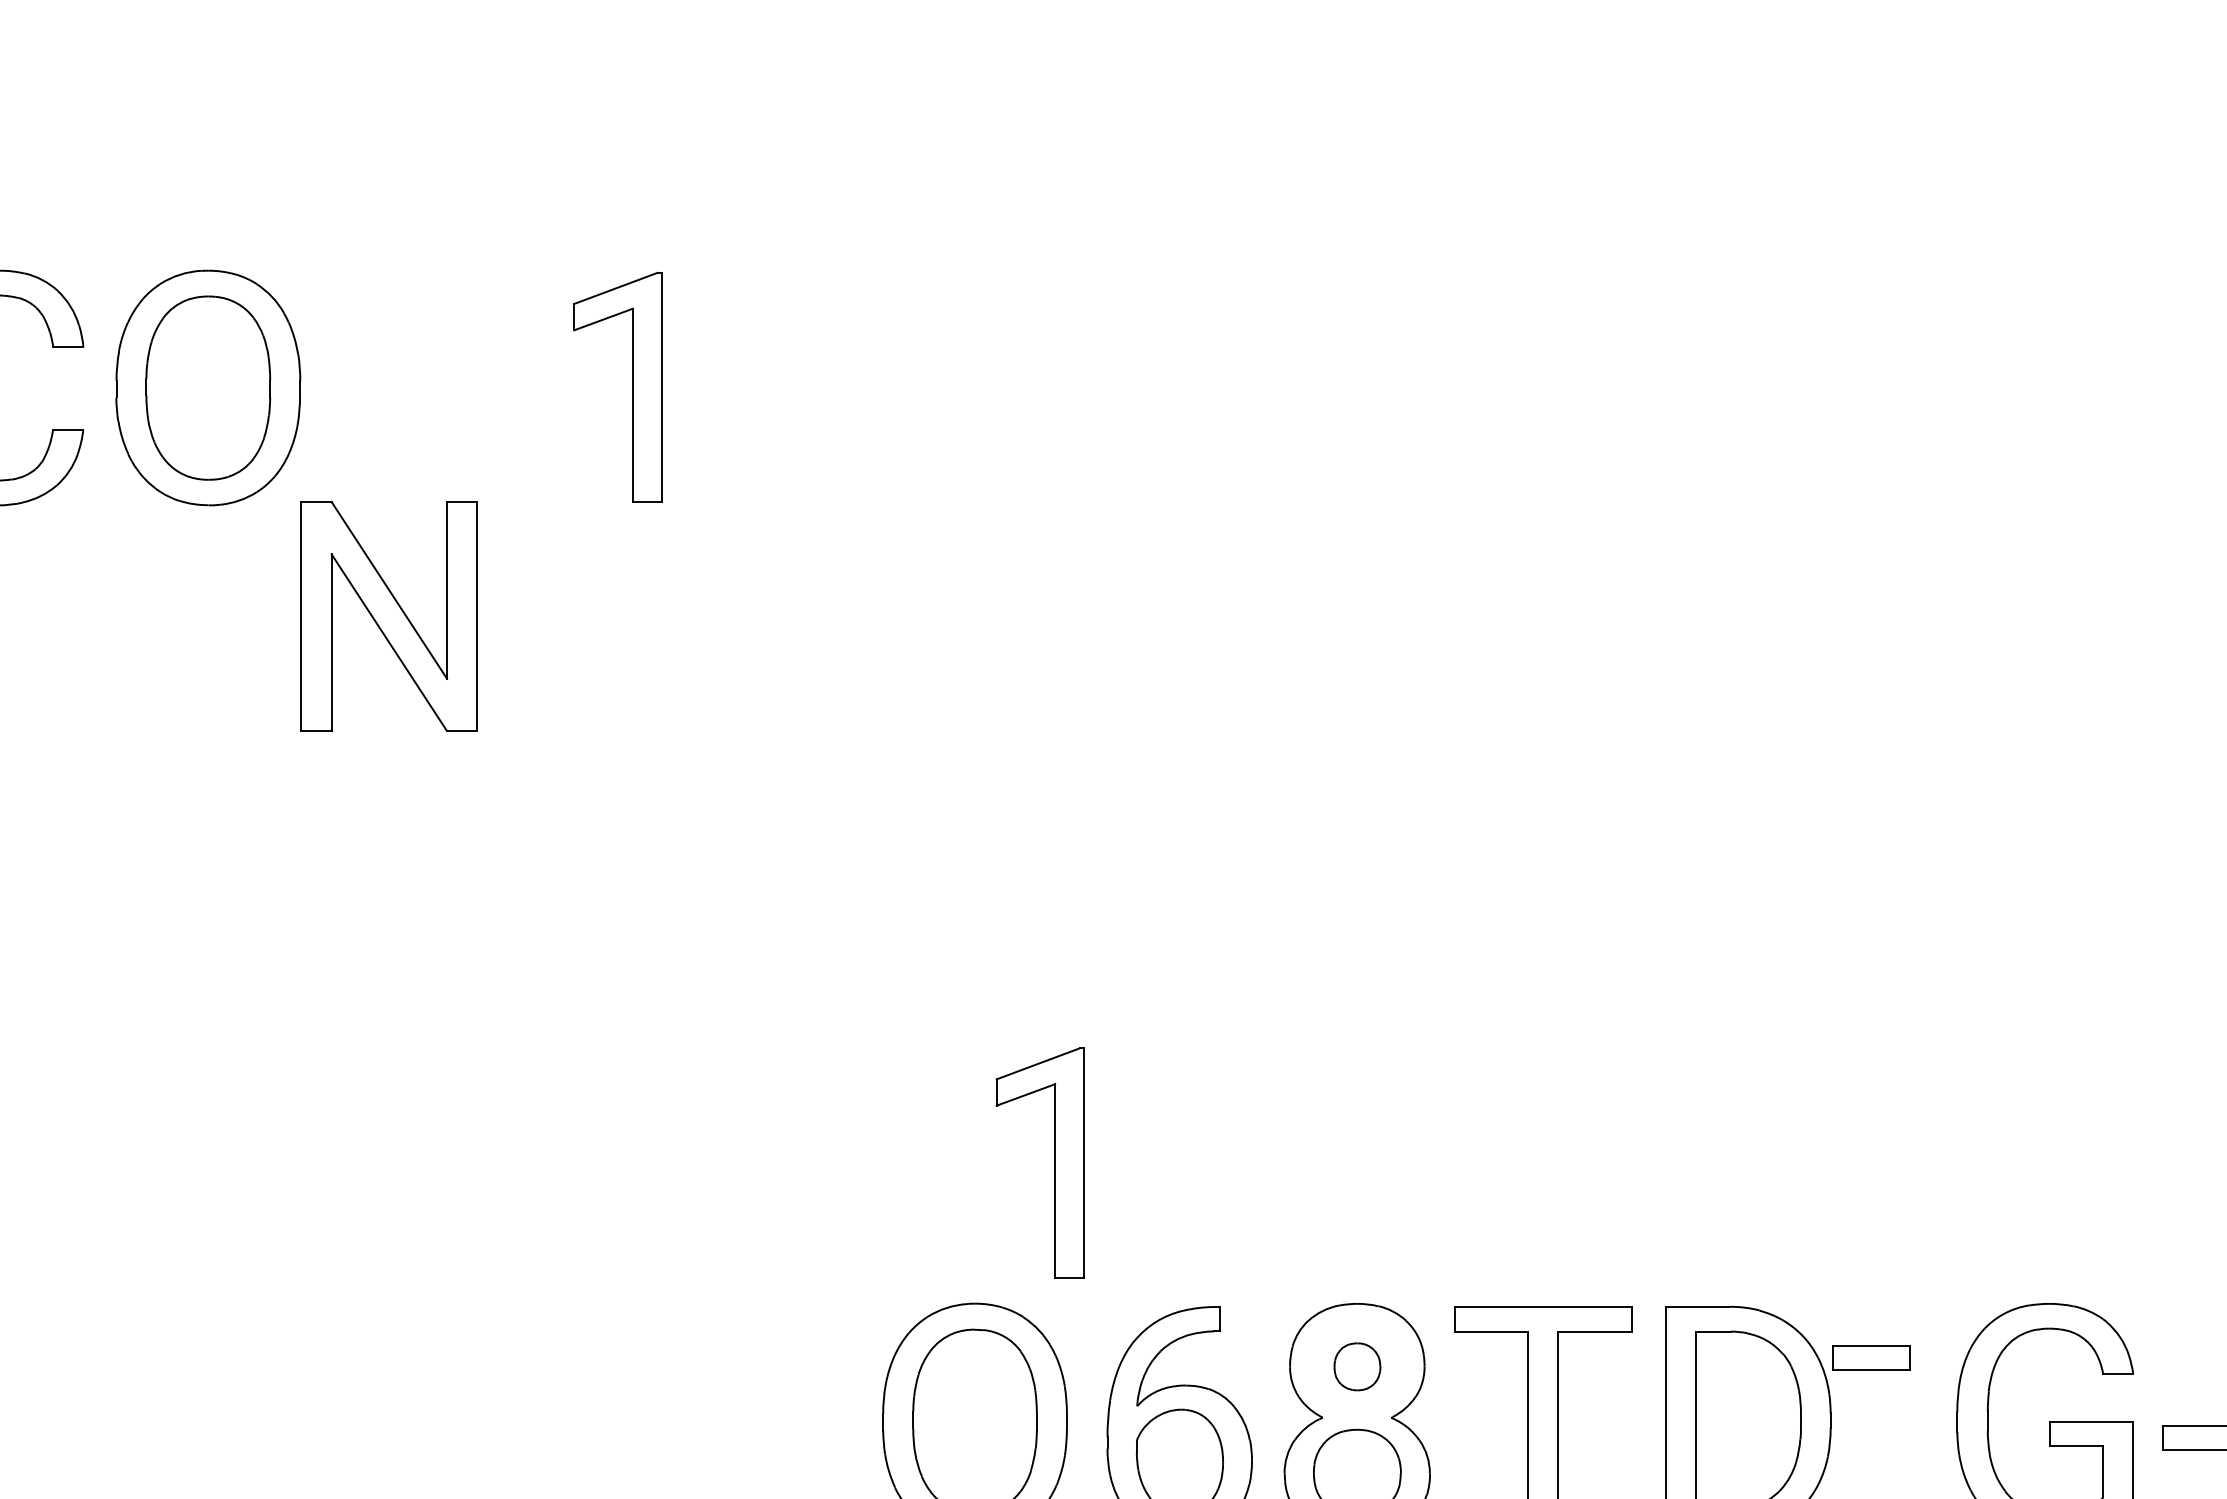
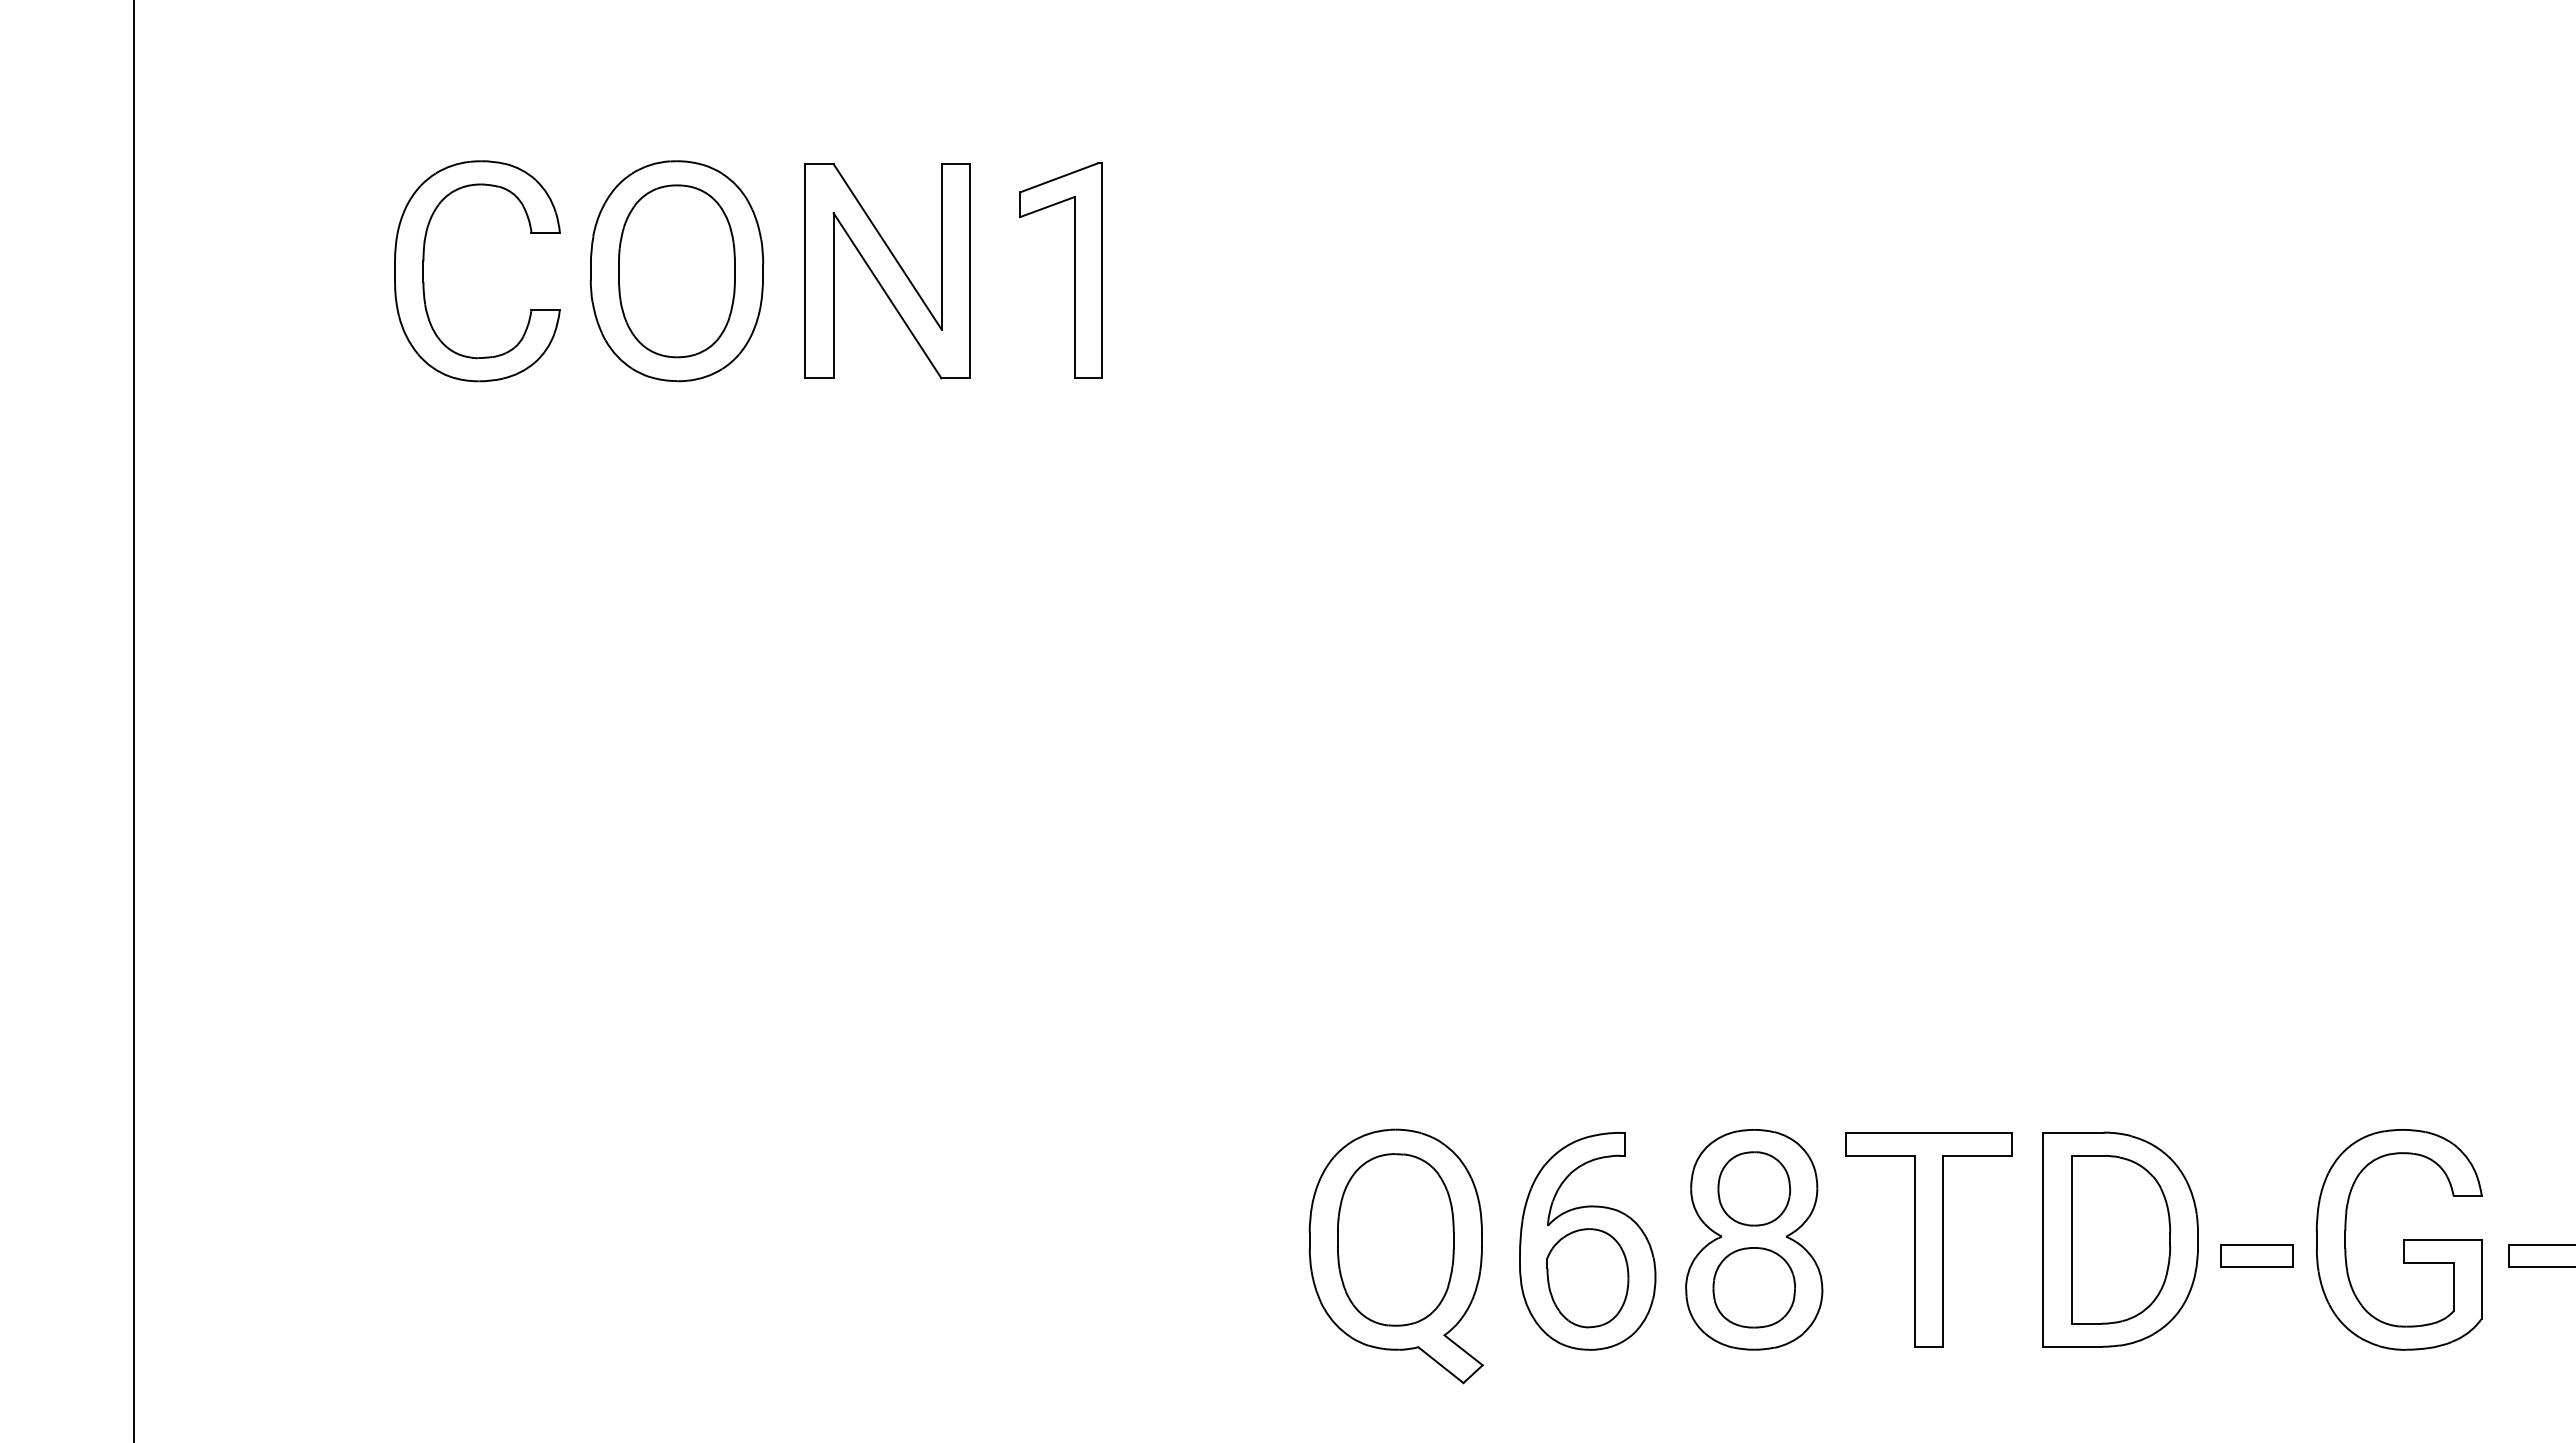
part: (389, 616) -> (887, 271), moved
part: (1054, 1162) -> (1470, 997), removed
part: (1870, 1357) -> (2256, 1255), moved
part: (1357, 1366) -> (1754, 1188), size x1.67

